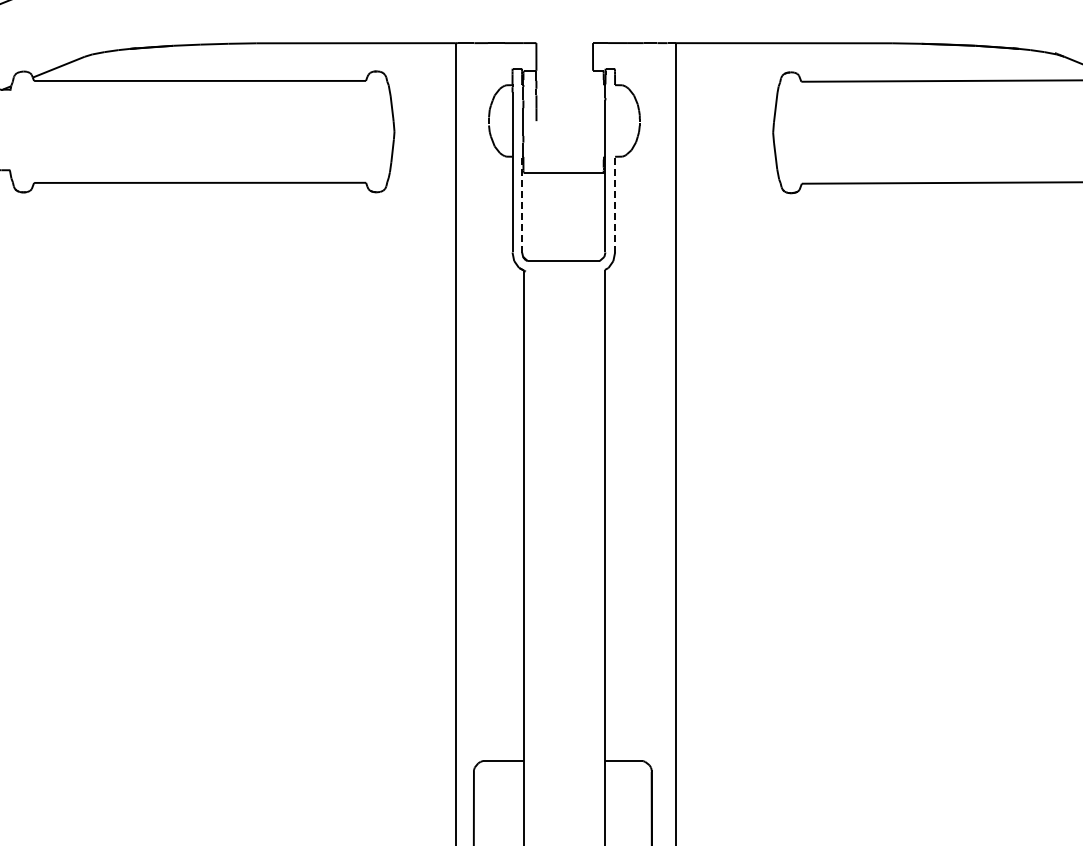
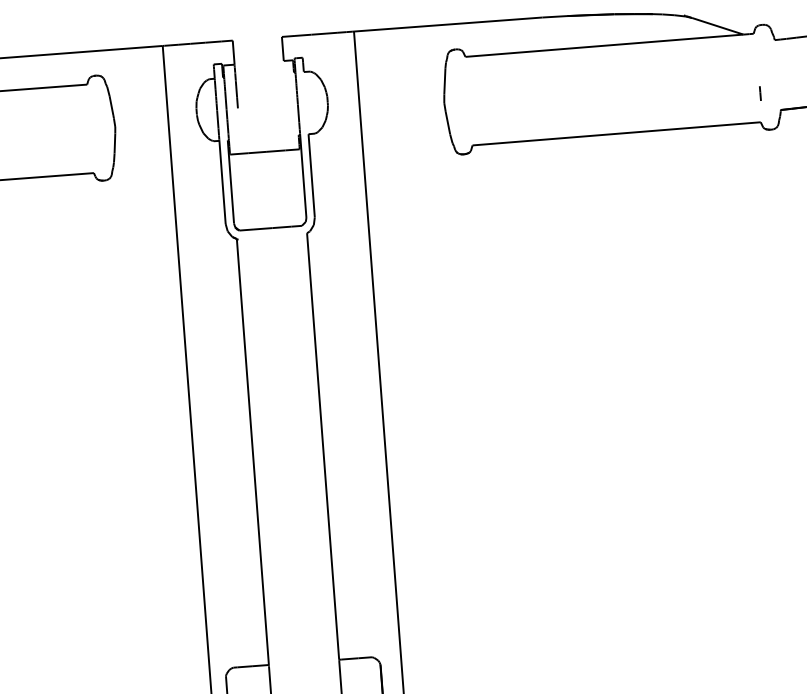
line: (522, 204) -> (231, 181), dashed -> solid
line: (615, 204) -> (312, 175), dashed -> solid

